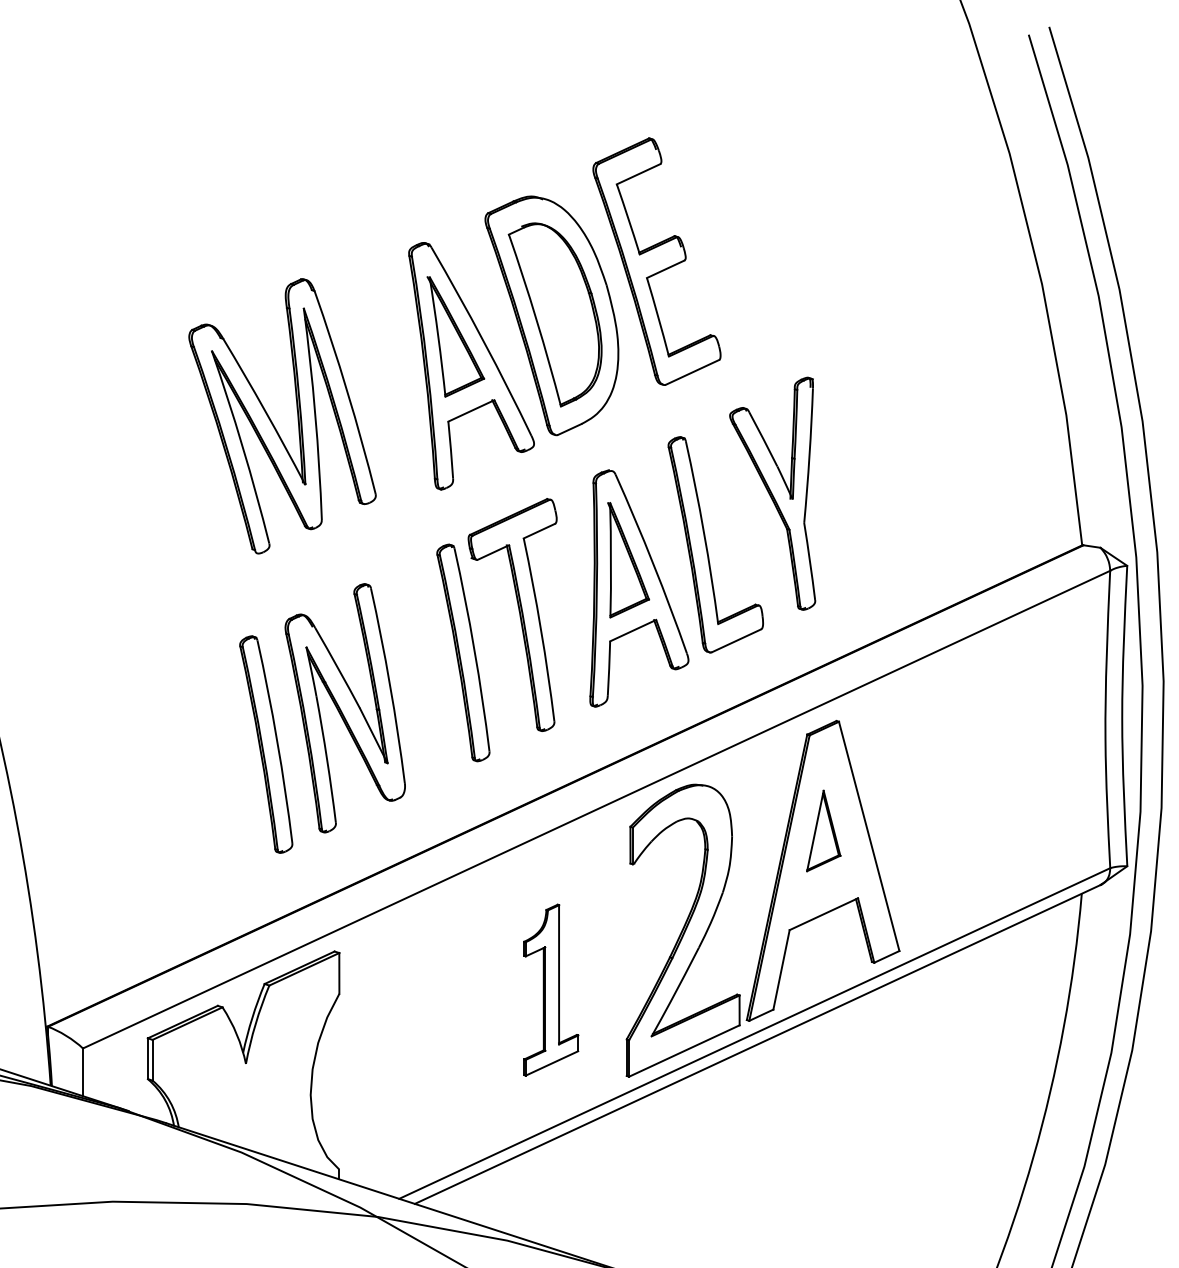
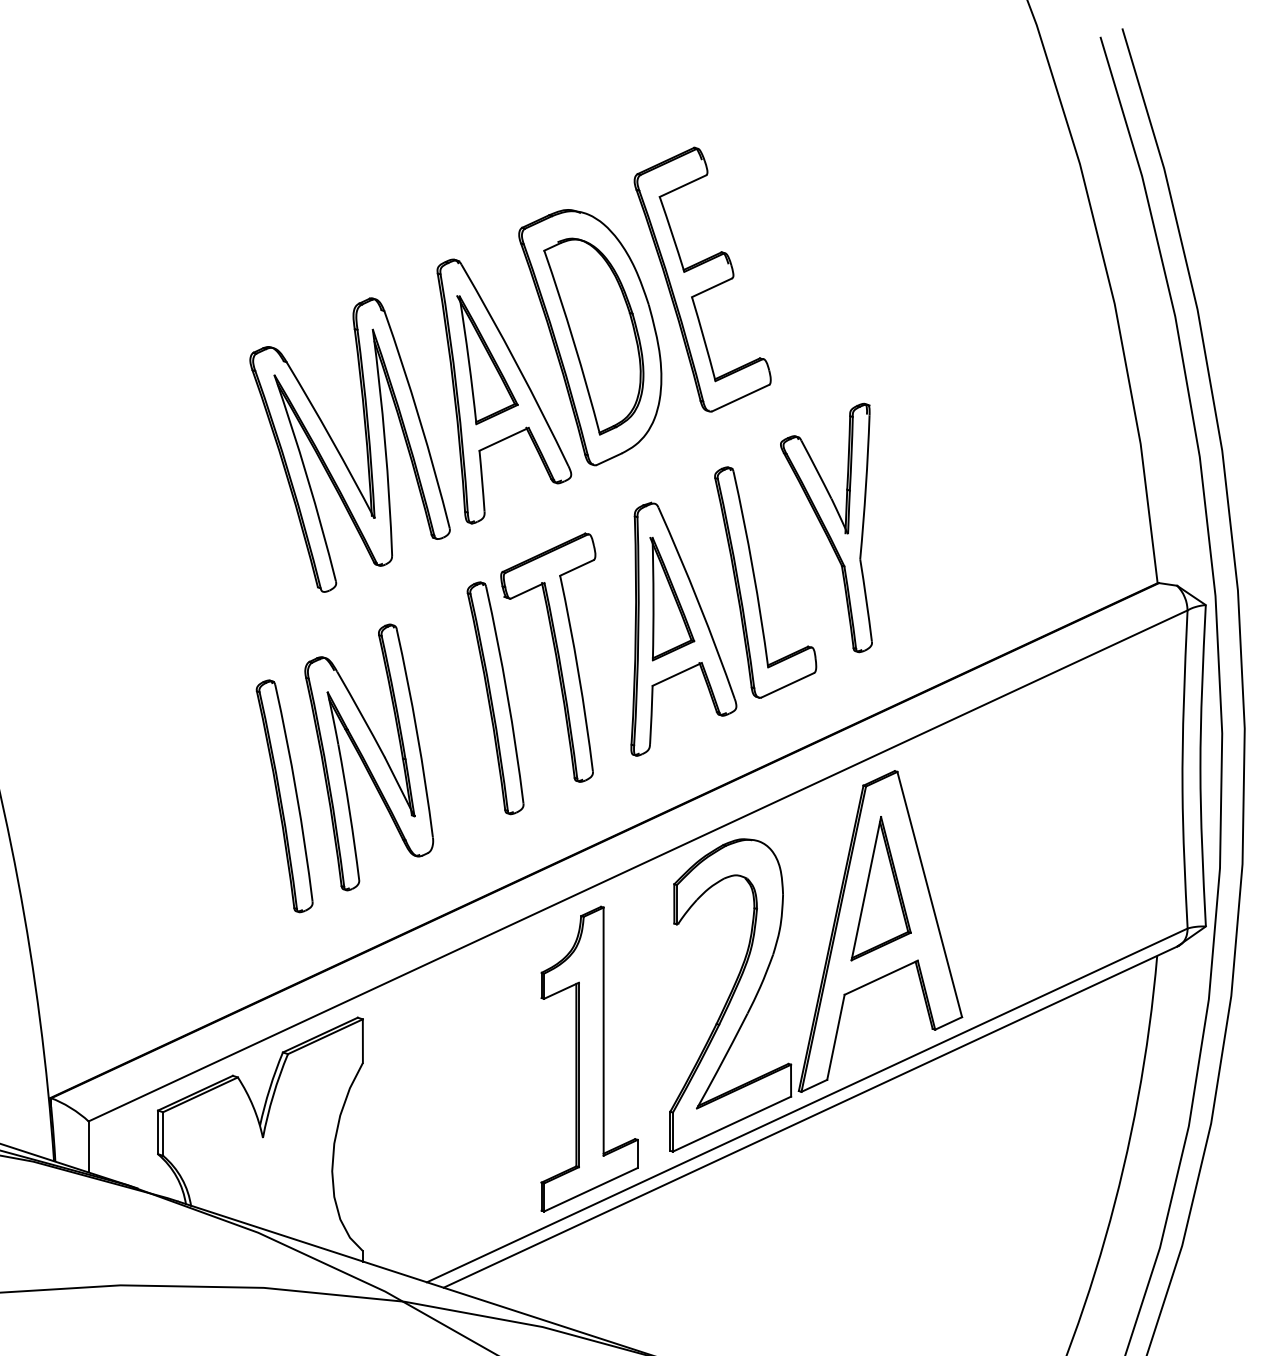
part: (271, 420) -> (338, 449), moved
part: (823, 830) -> (880, 888), size x1.67
part: (551, 989) -> (589, 1058), size x1.67

